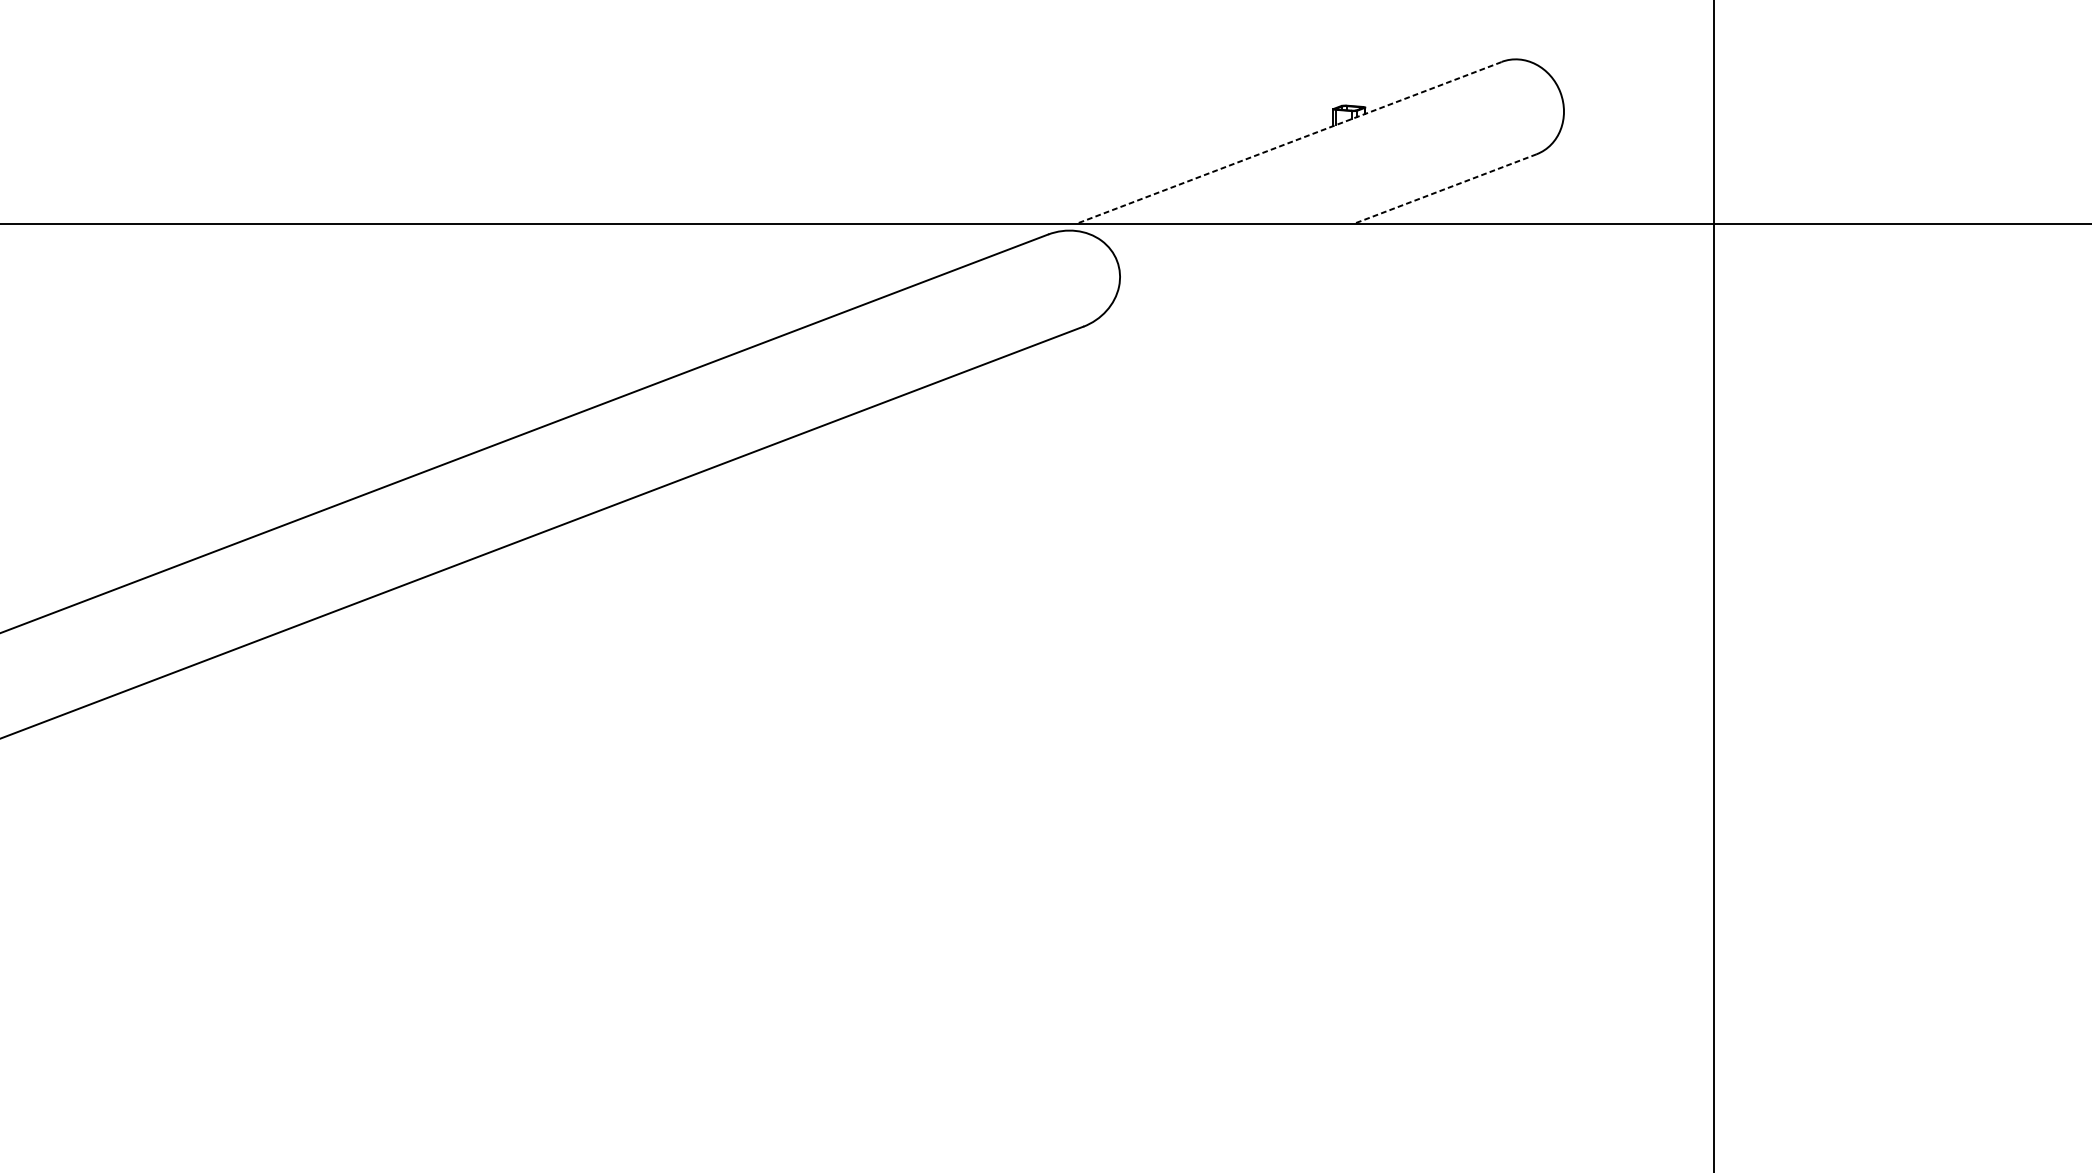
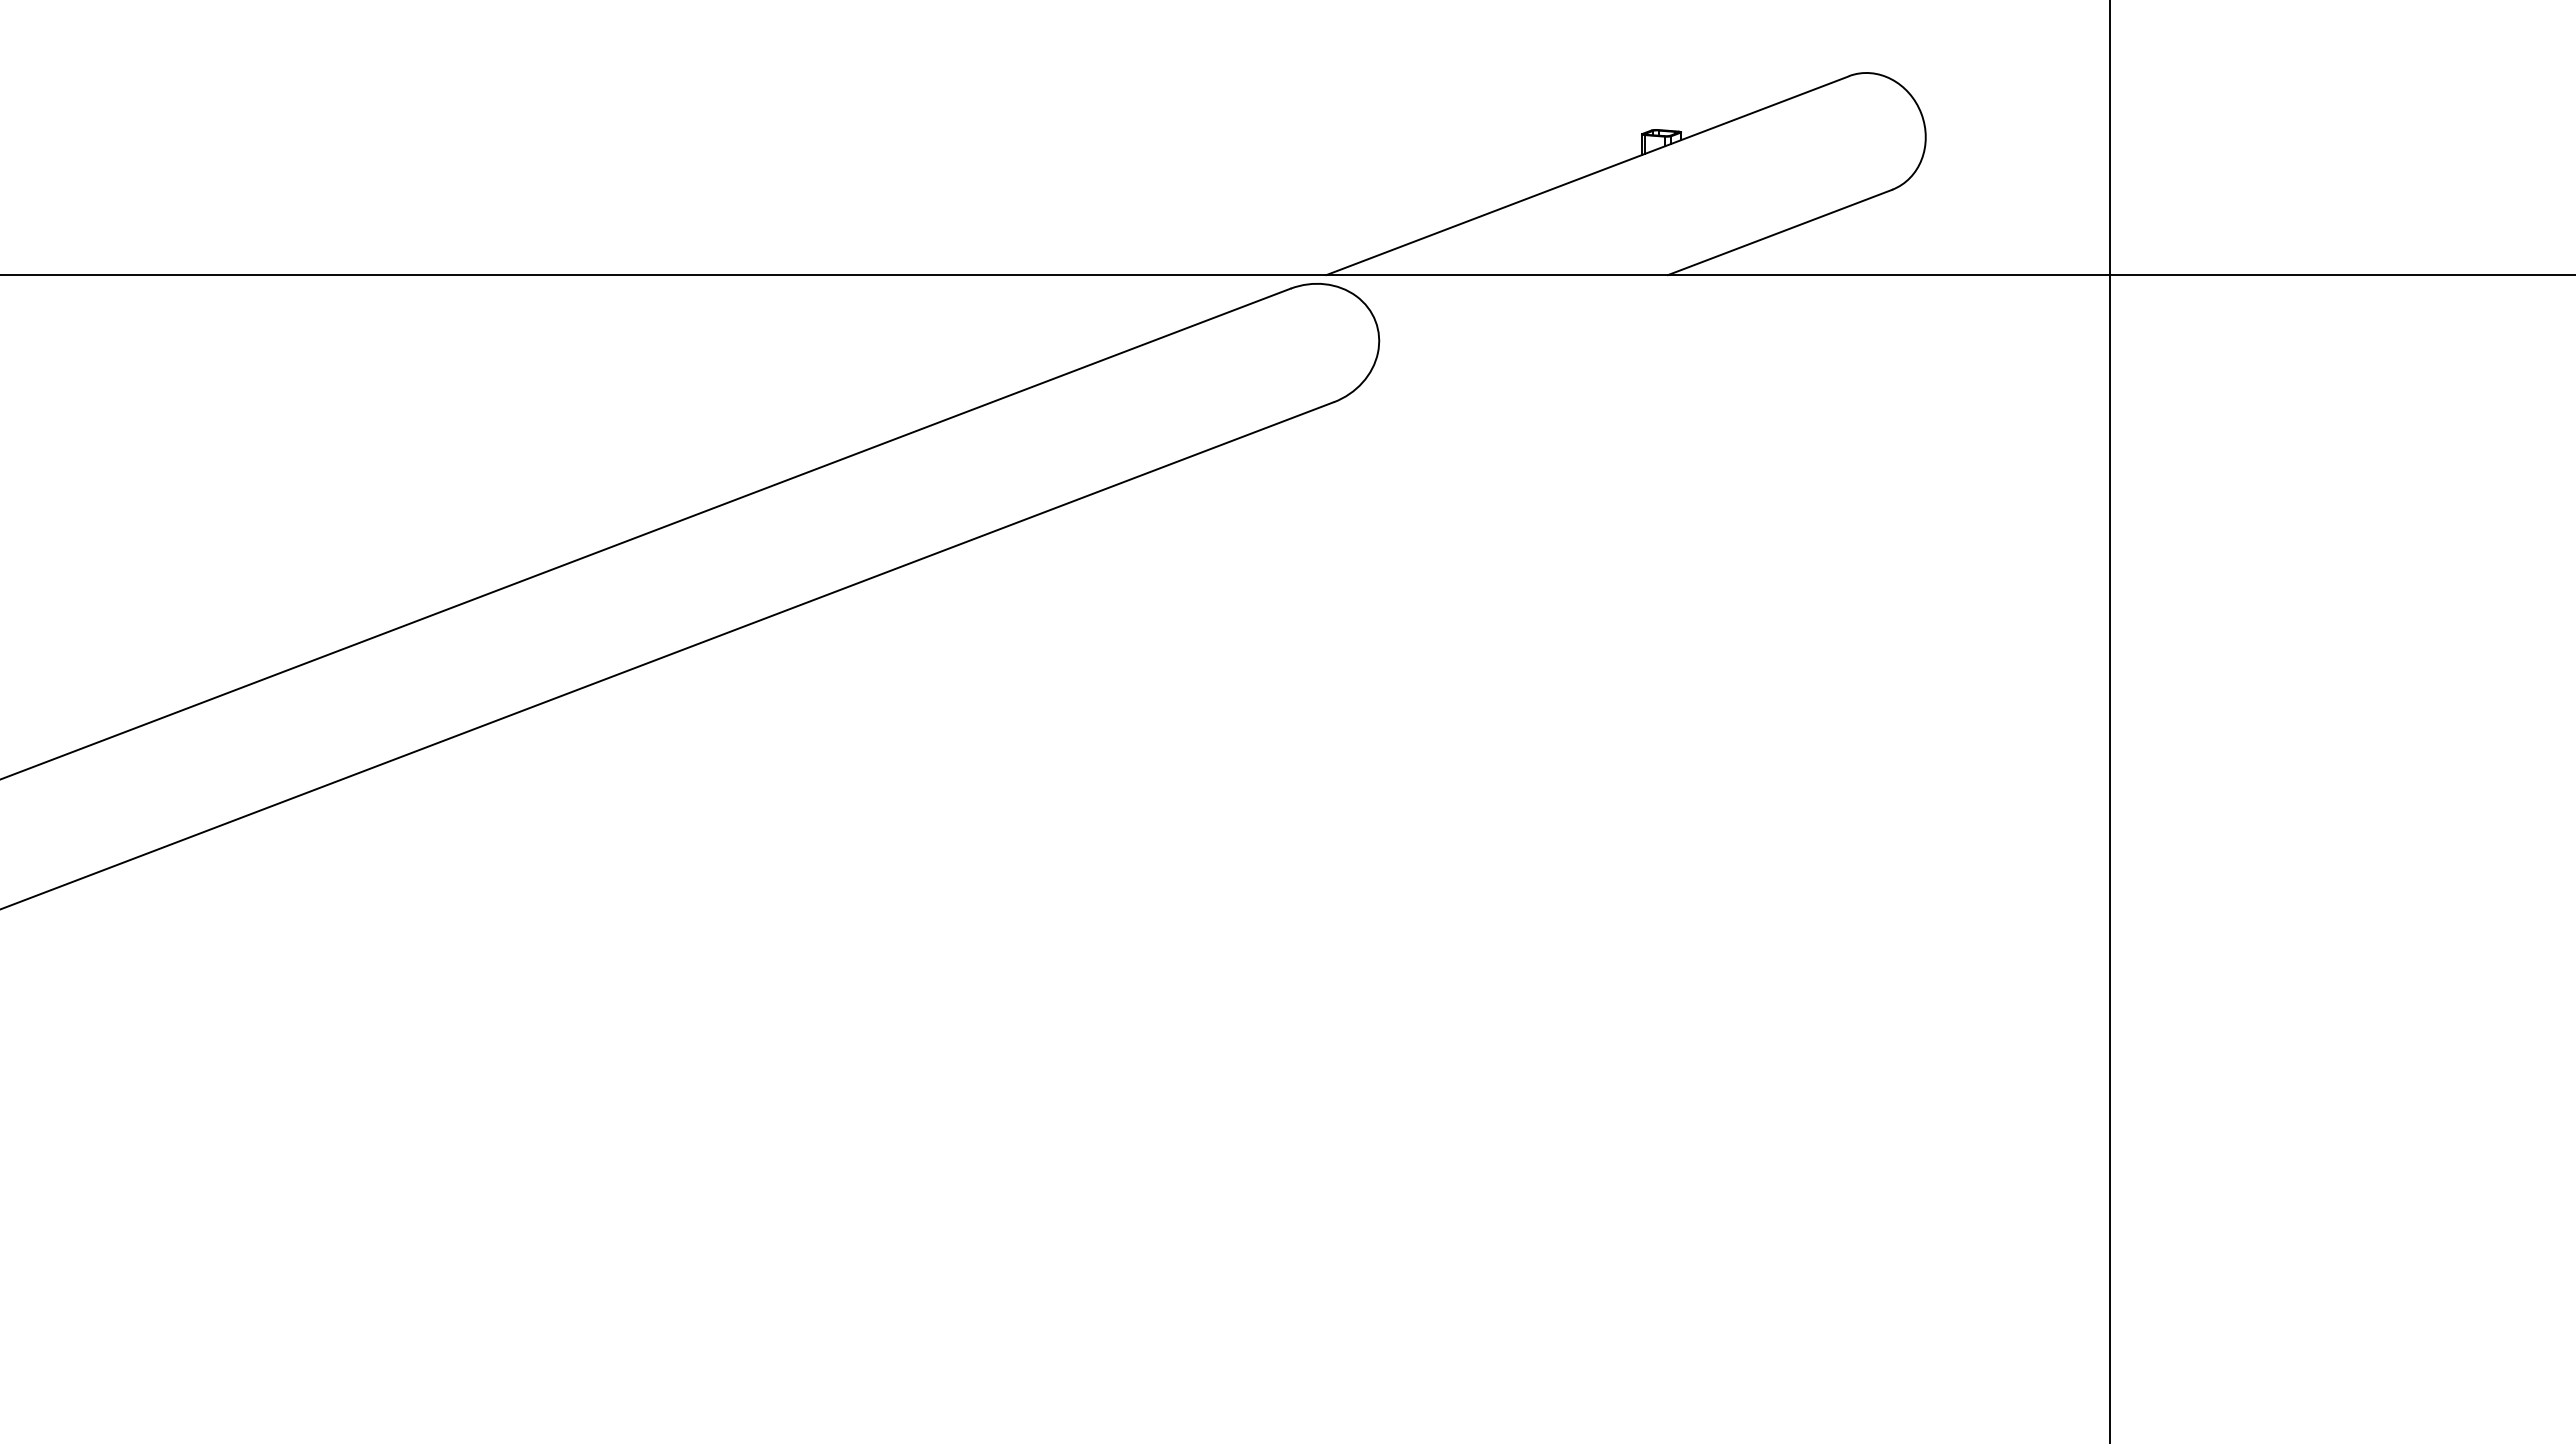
line: (1289, 142) -> (1587, 175), dashed -> solid
line: (1446, 188) -> (1780, 232), dashed -> solid

